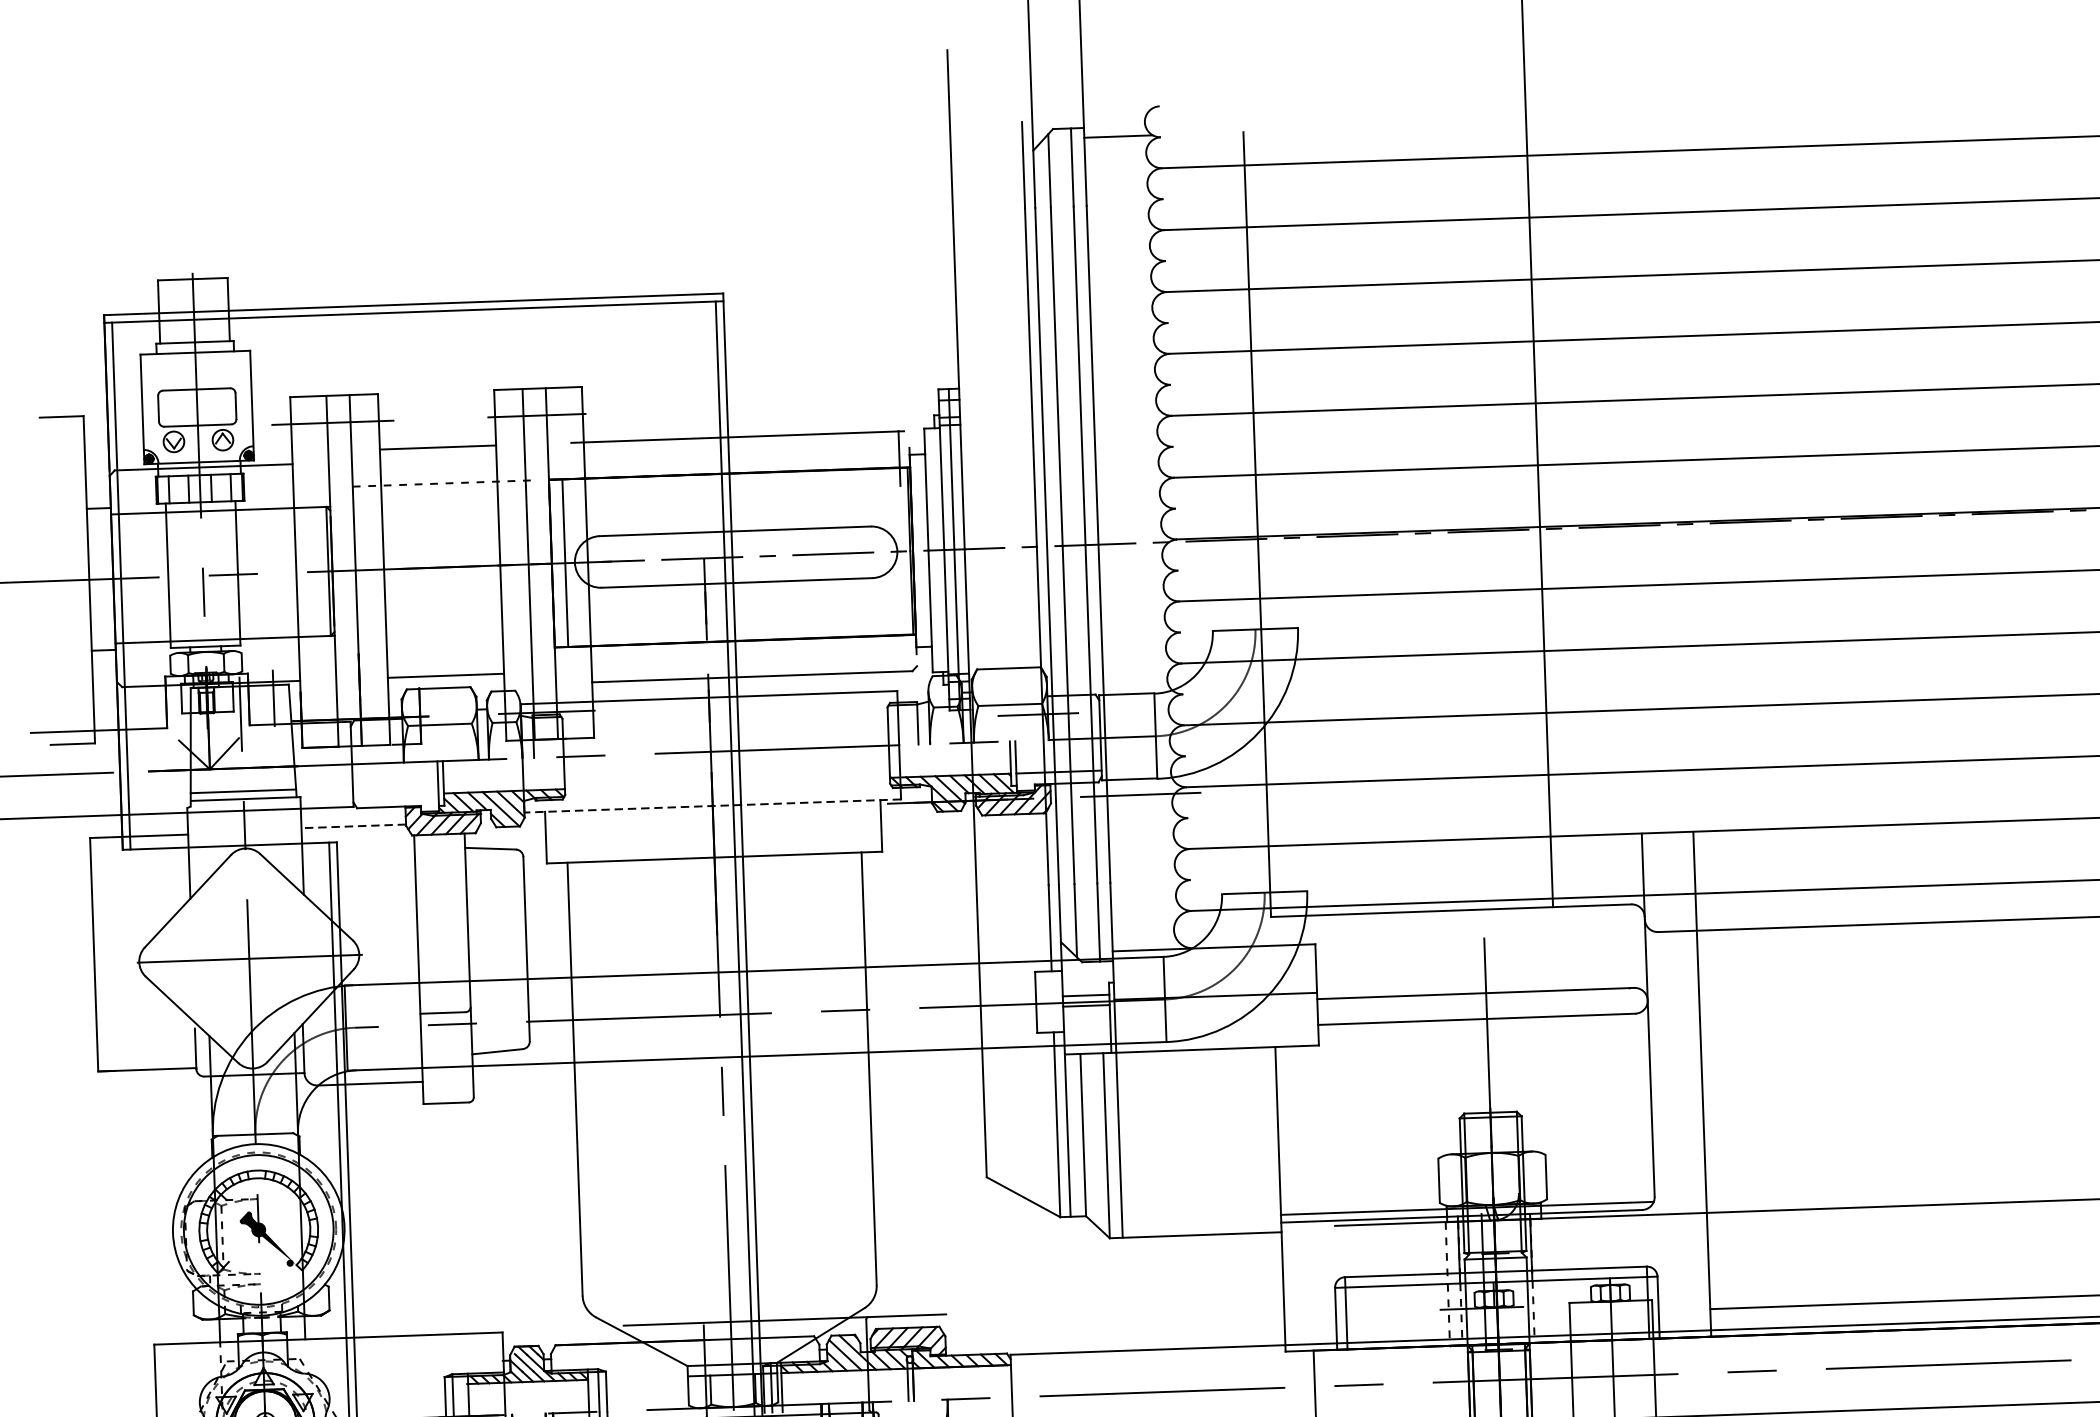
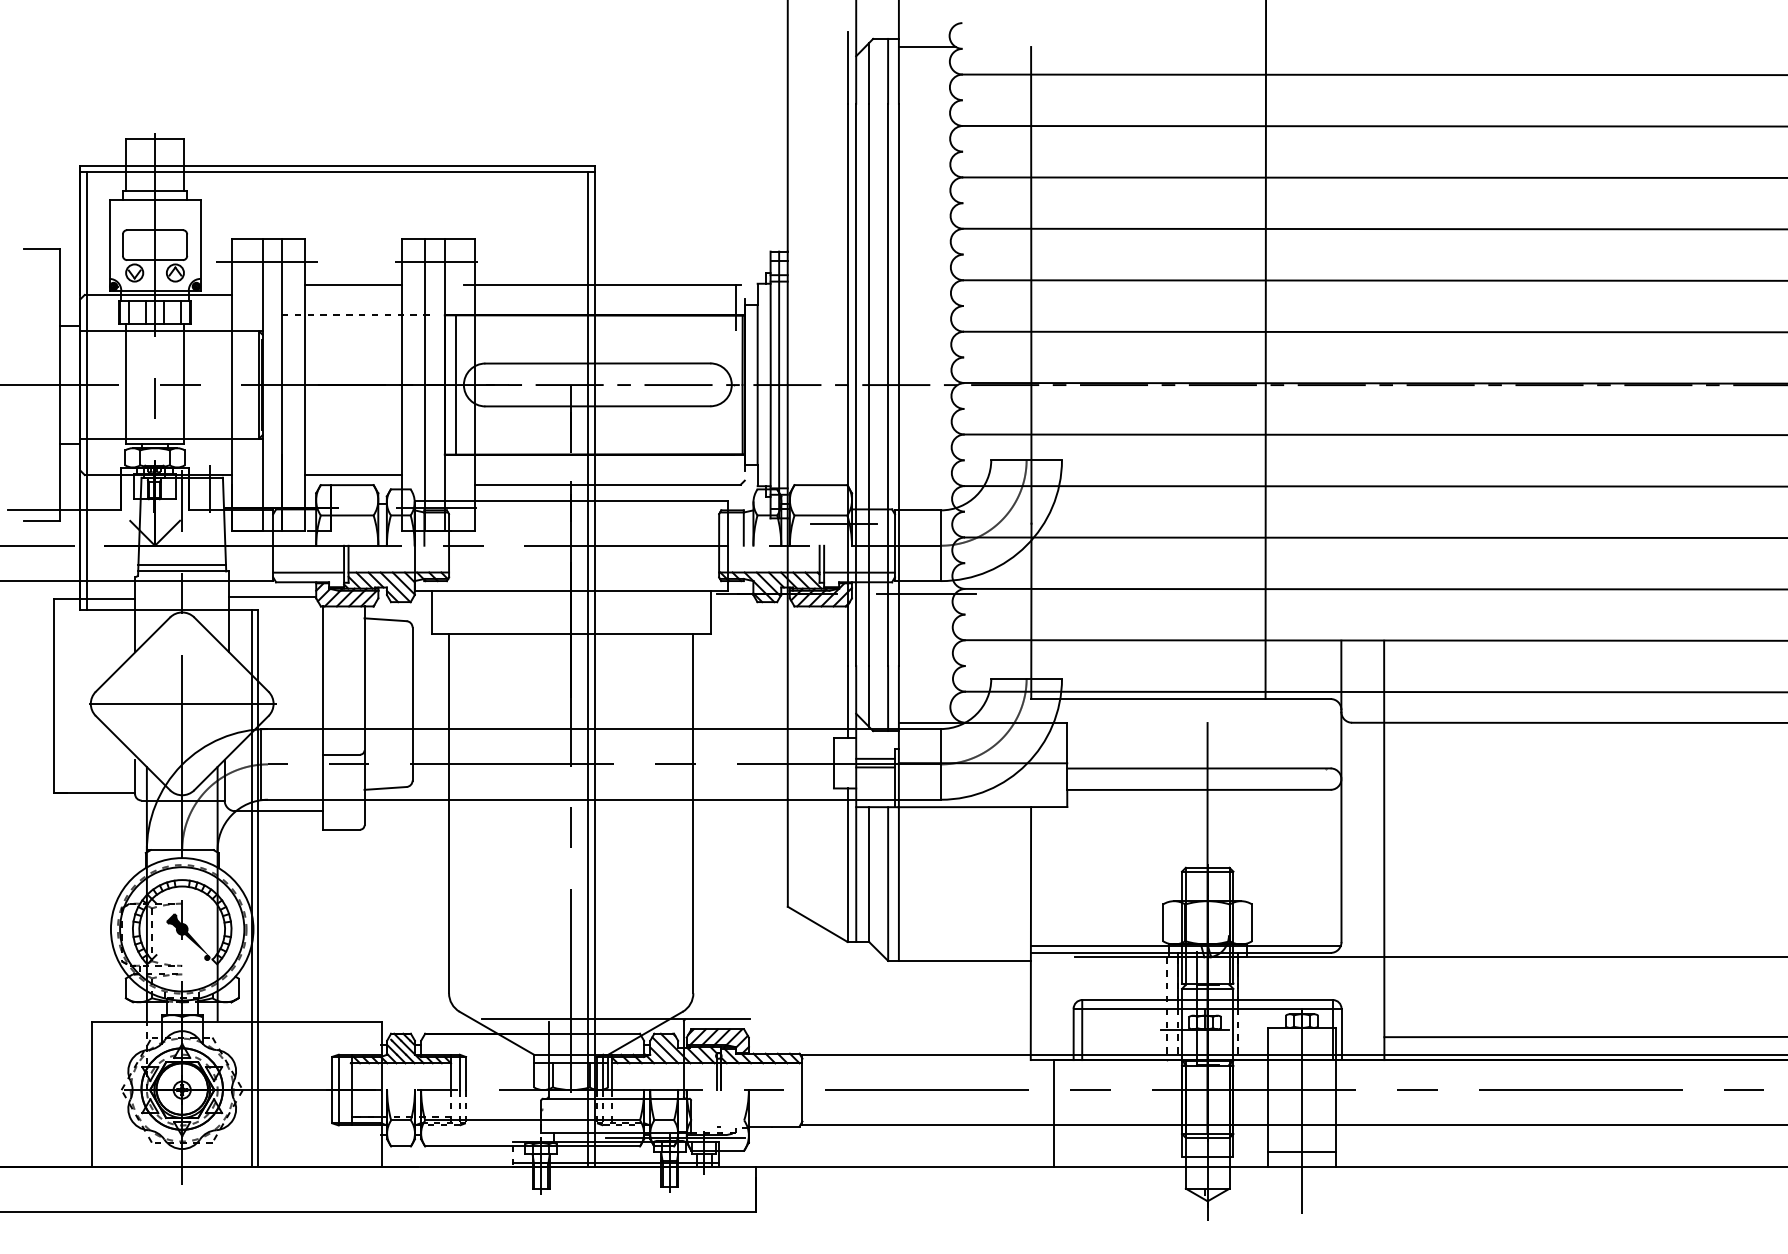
line: (395, 795) -> (308, 572), added
line: (711, 805) -> (570, 590), dashed -> solid
line: (353, 826) -> (272, 597), dashed -> solid

